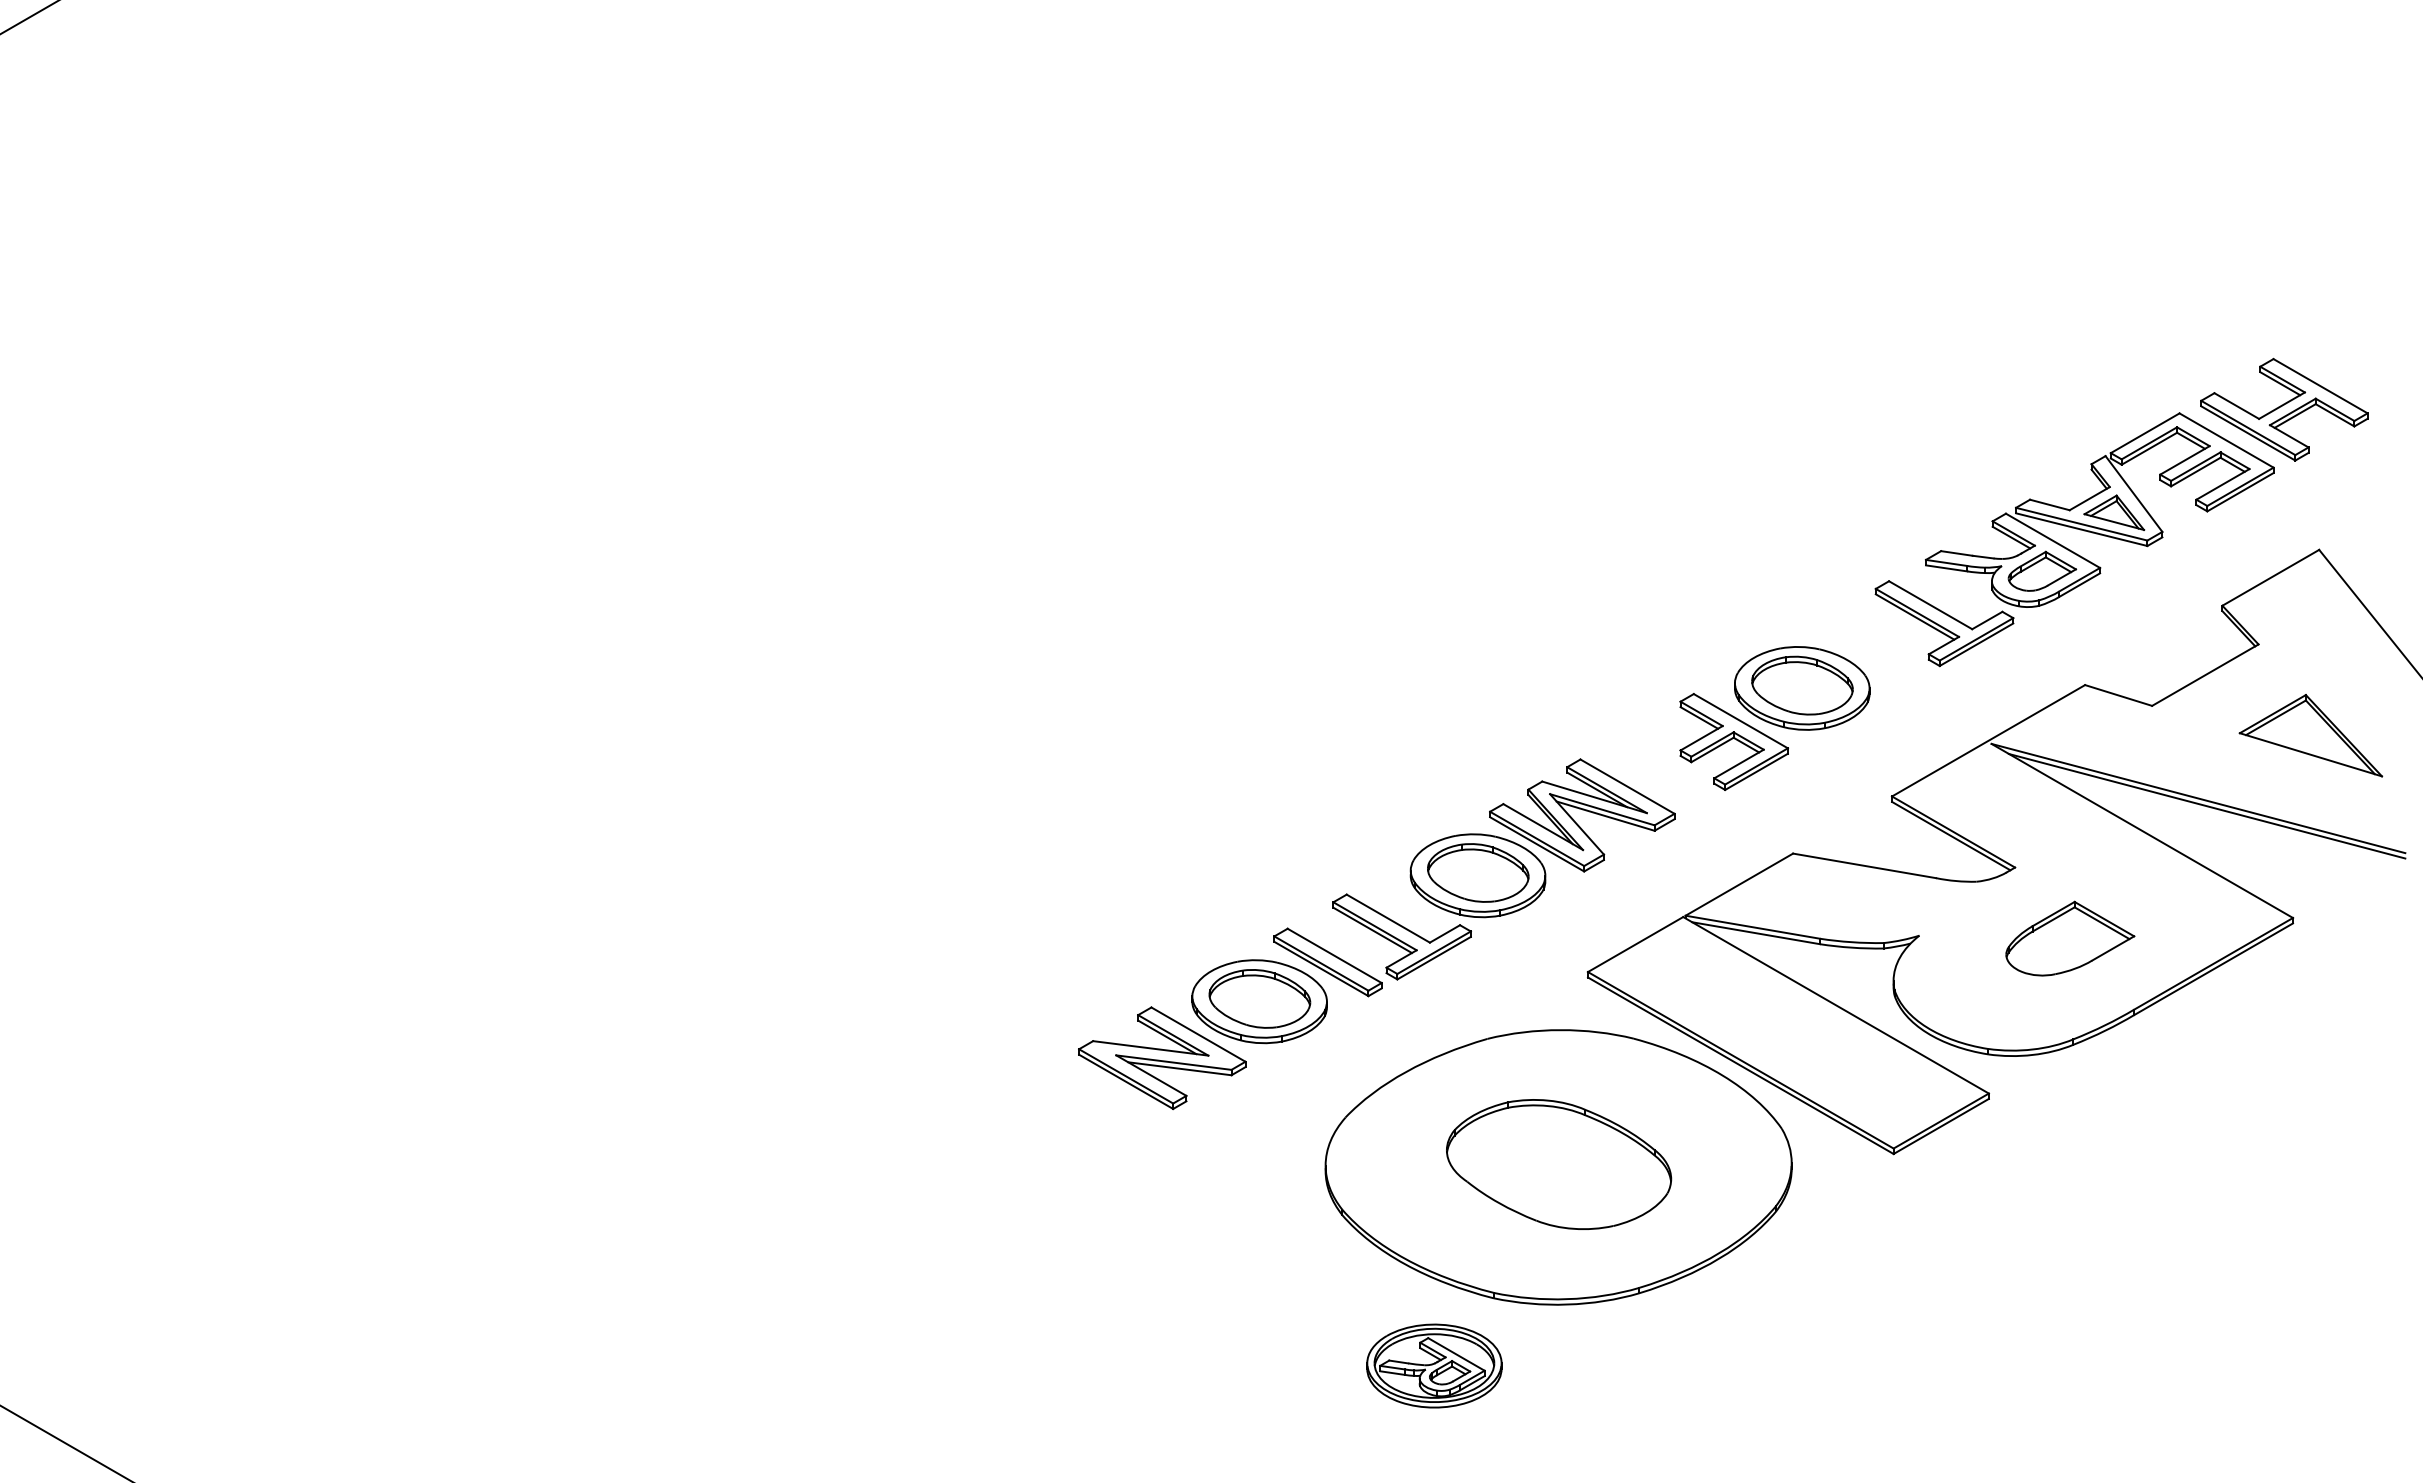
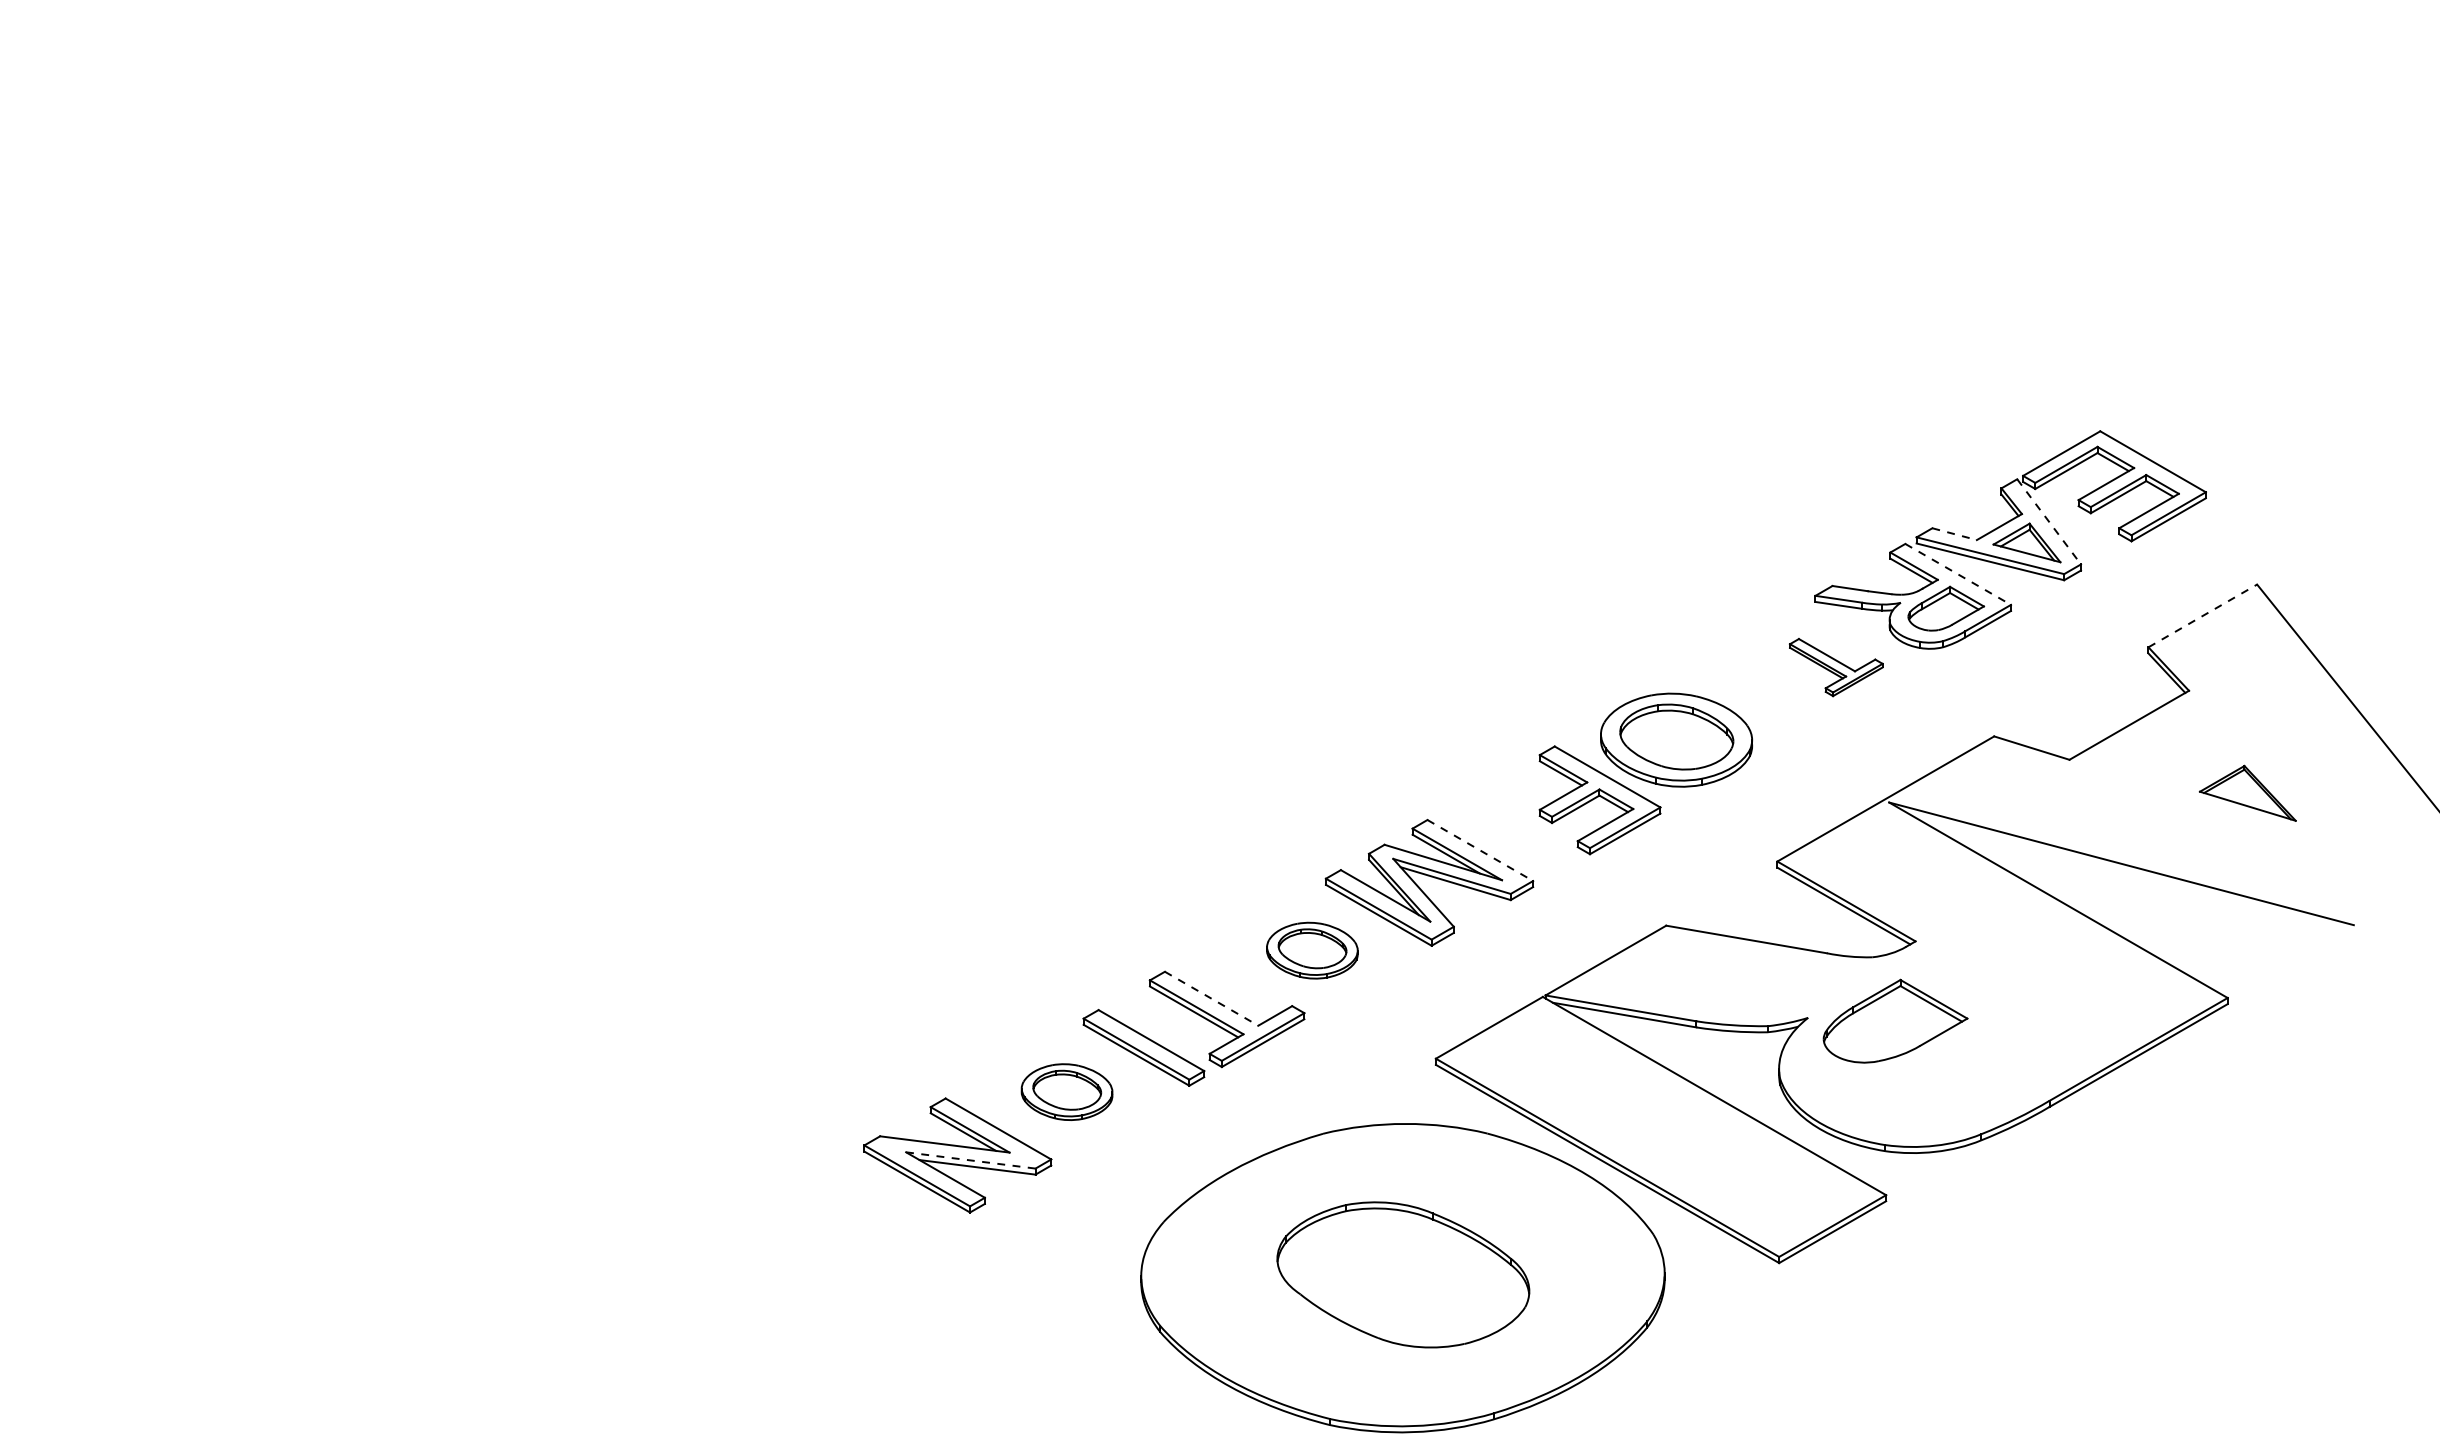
part: (2284, 409) -> (2218, 426), removed
line: (2134, 494) -> (2049, 522), solid -> dashed
line: (2049, 504) -> (1954, 533), solid -> dashed
line: (2053, 541) -> (1958, 575), solid -> dashed
line: (2270, 577) -> (2202, 615), solid -> dashed
part: (1944, 623) -> (1836, 667), size x0.6
part: (2310, 735) -> (2247, 793), size x0.6
line: (1627, 786) -> (1480, 850), solid -> dashed
line: (2206, 805) -> (2130, 871), removed
part: (1477, 875) -> (1311, 950), size x0.6
line: (1388, 918) -> (1211, 998), solid -> dashed
part: (2070, 938) -> (1895, 1021), moved
part: (1259, 1001) -> (1066, 1091), size x0.6
line: (1173, 1062) -> (970, 1160), solid -> dashed

